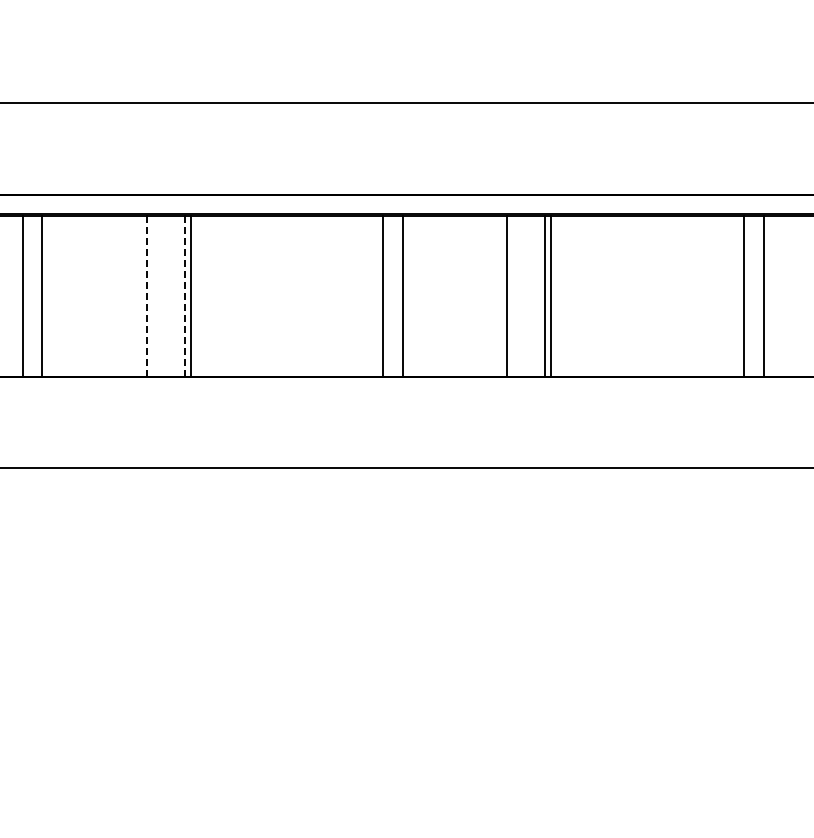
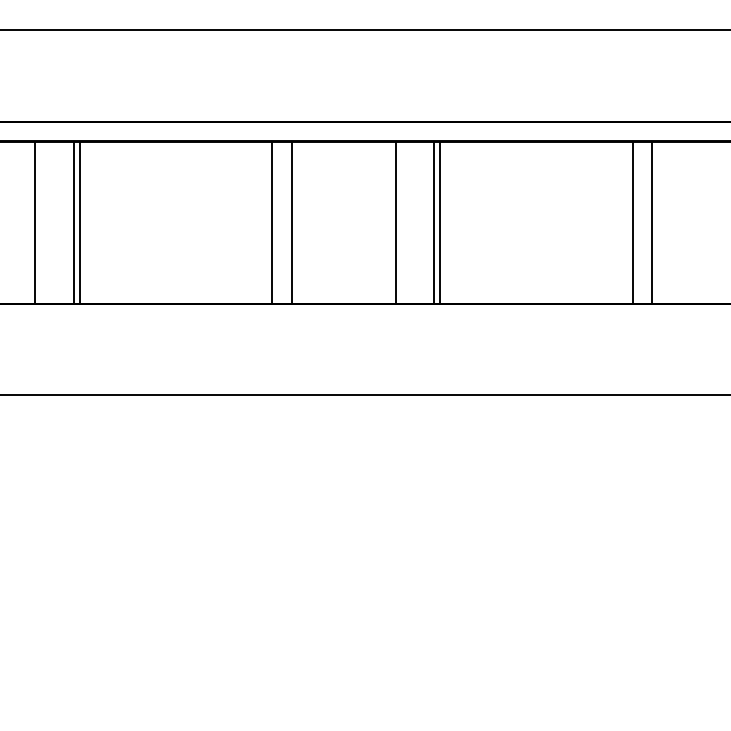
line: (146, 296) -> (35, 223), dashed -> solid
line: (184, 296) -> (73, 223), dashed -> solid

